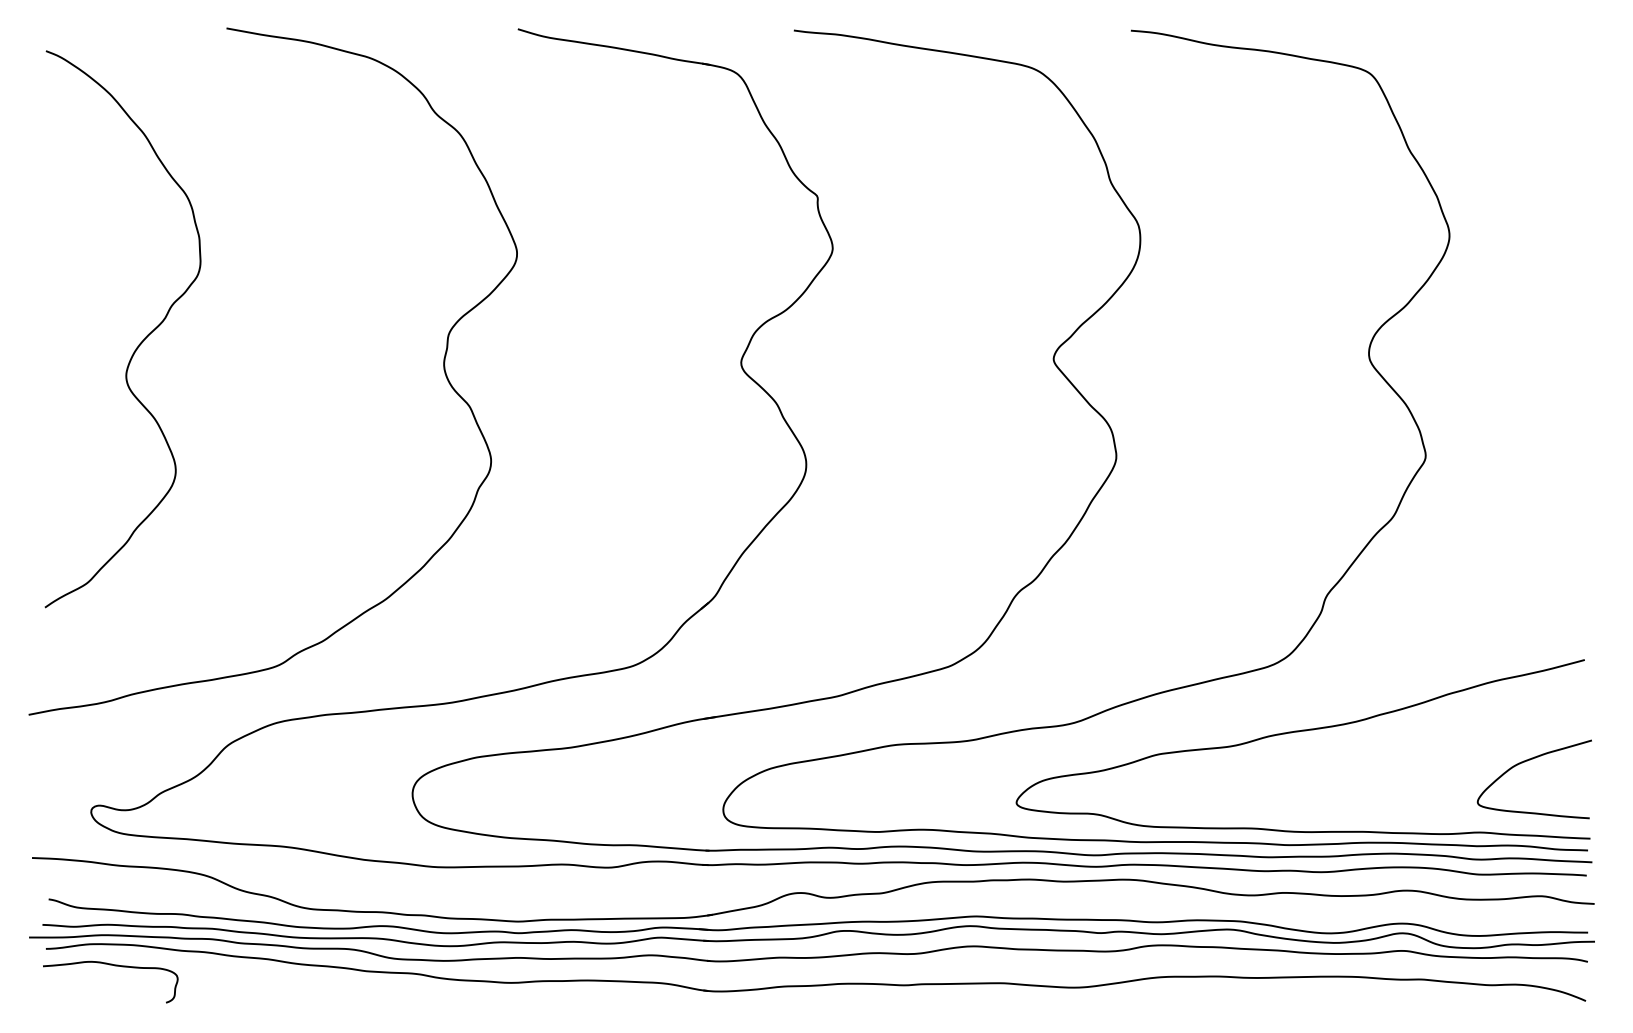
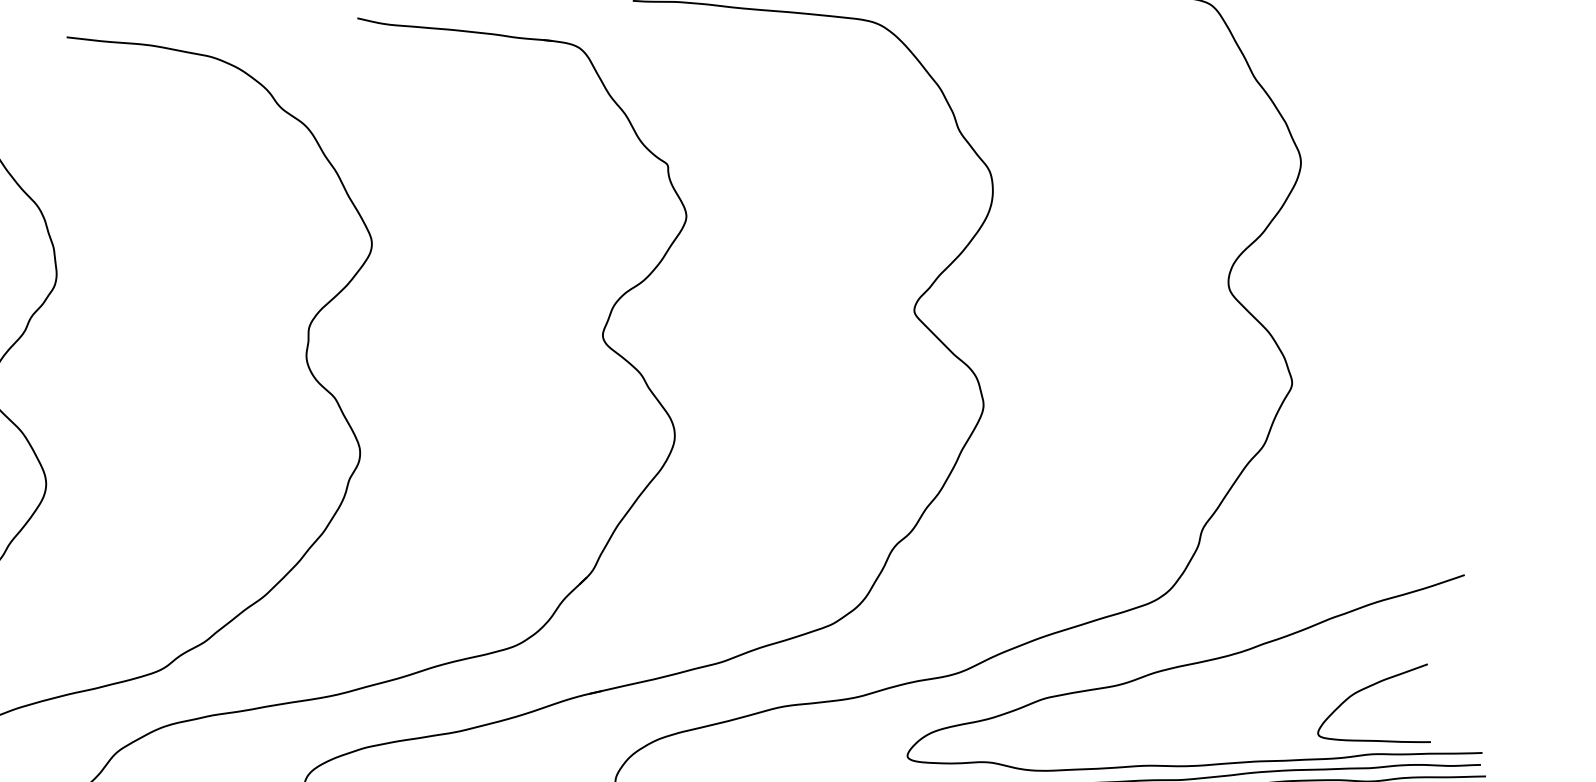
curve: (1527, 761) -> (1364, 689), moved

